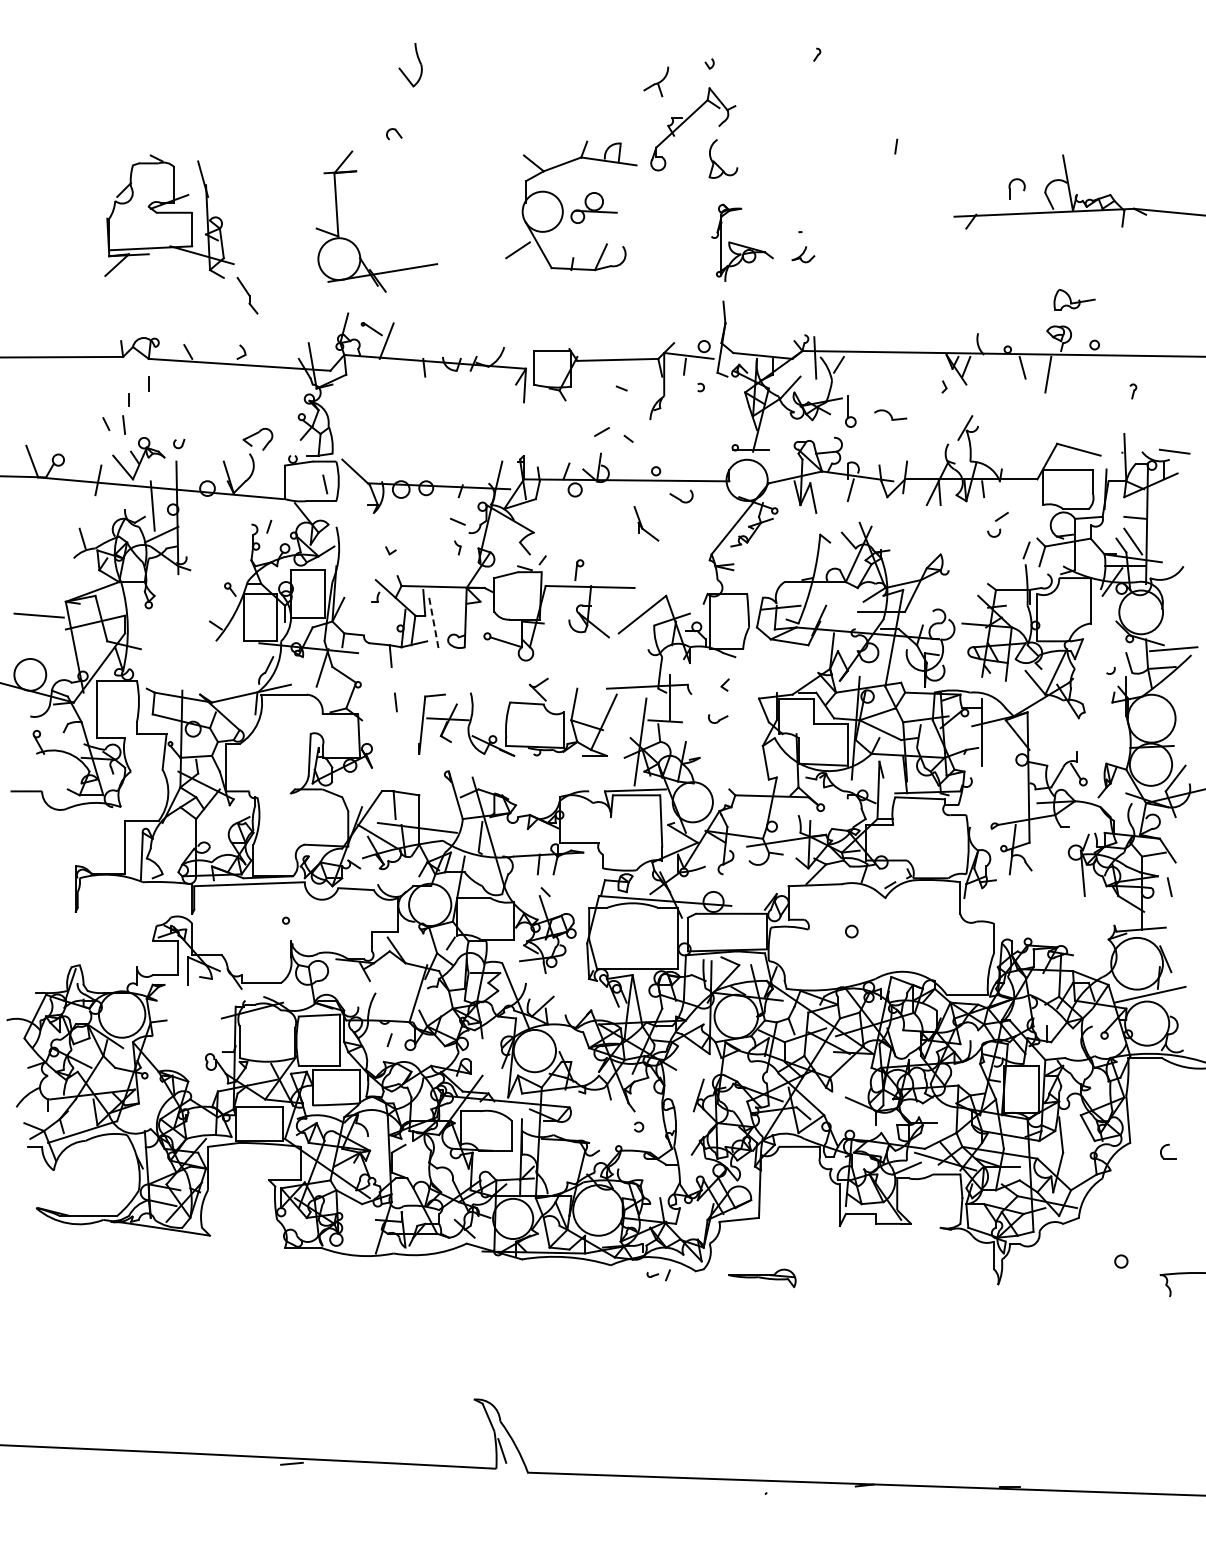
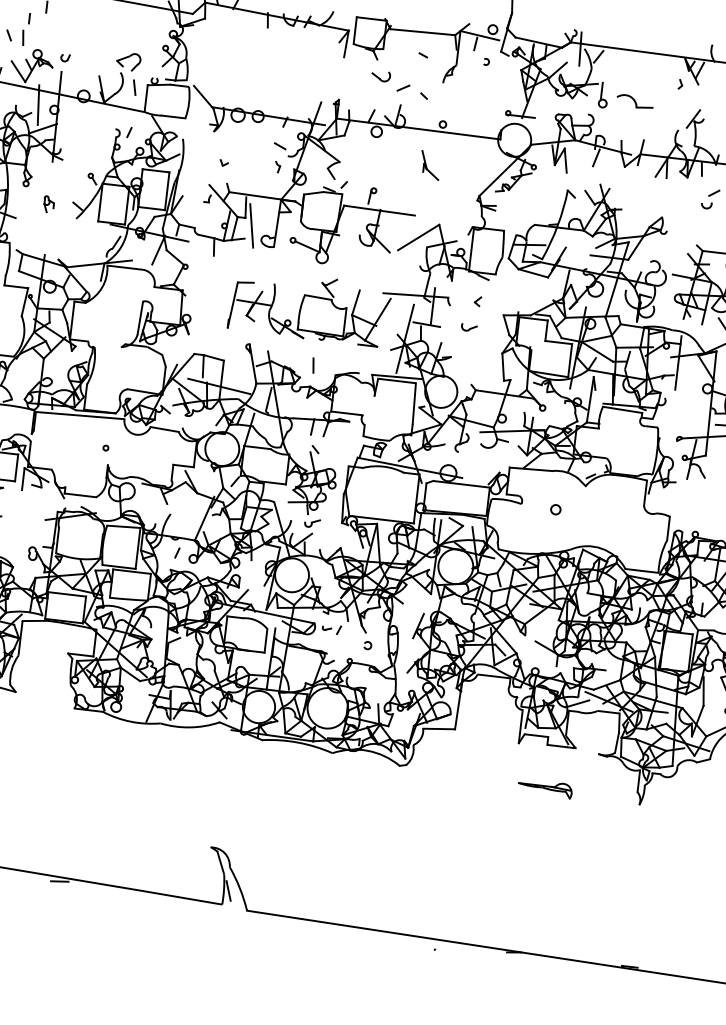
part: (890, 414) -> (635, 101), size x1.43
line: (325, 484) -> (134, 87), moved
part: (681, 496) -> (381, 76), moved
line: (434, 625) -> (251, 226), dashed -> solid
part: (179, 627) -> (48, 204), added
line: (395, 702) -> (313, 365), moved
part: (552, 983) -> (312, 523), added
part: (658, 1275) -> (331, 629), moved
part: (762, 1277) -> (545, 788), moved

